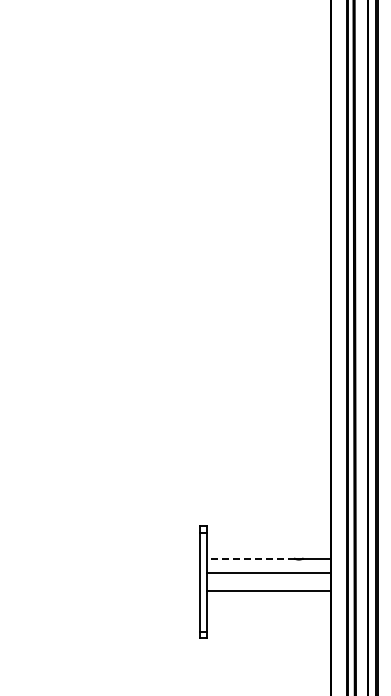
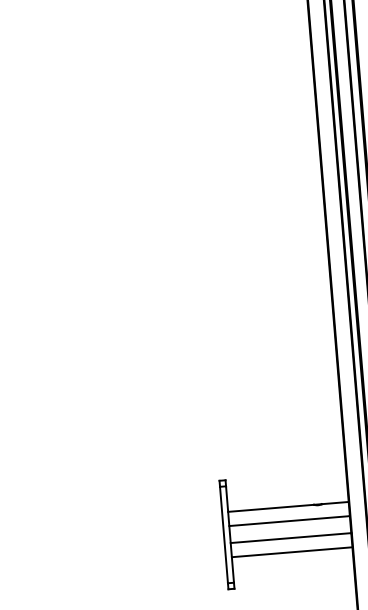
line: (250, 558) -> (270, 508), dashed -> solid
line: (268, 605) -> (292, 552), added

